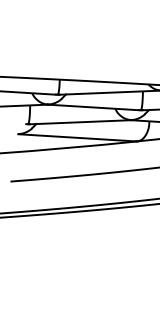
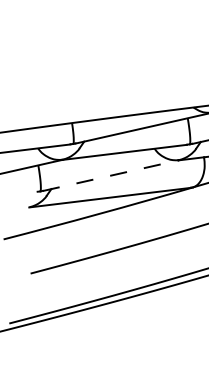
line: (80, 122) -> (110, 176), solid -> dashed

